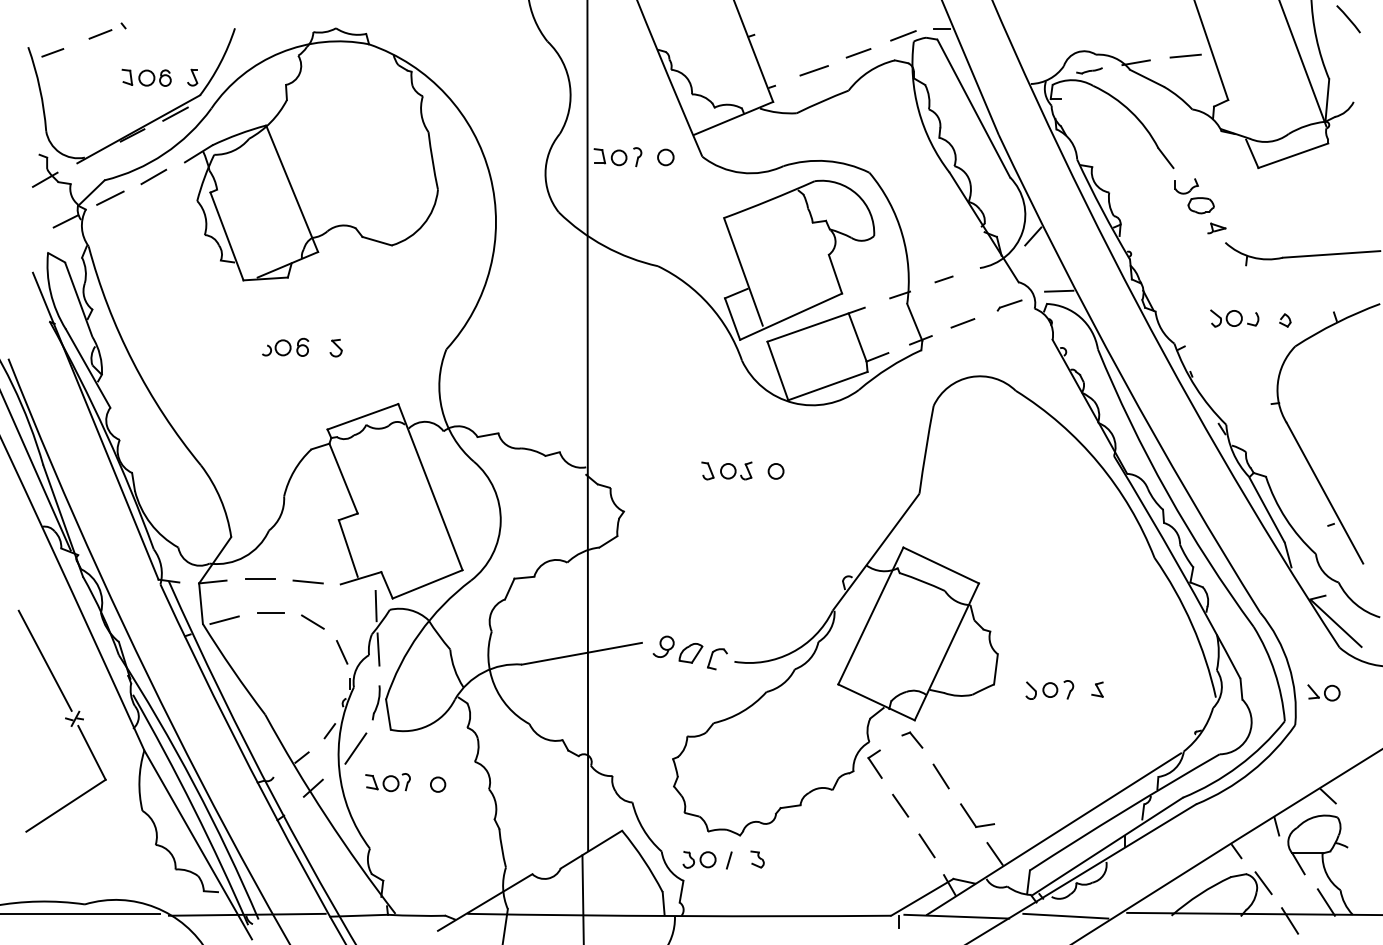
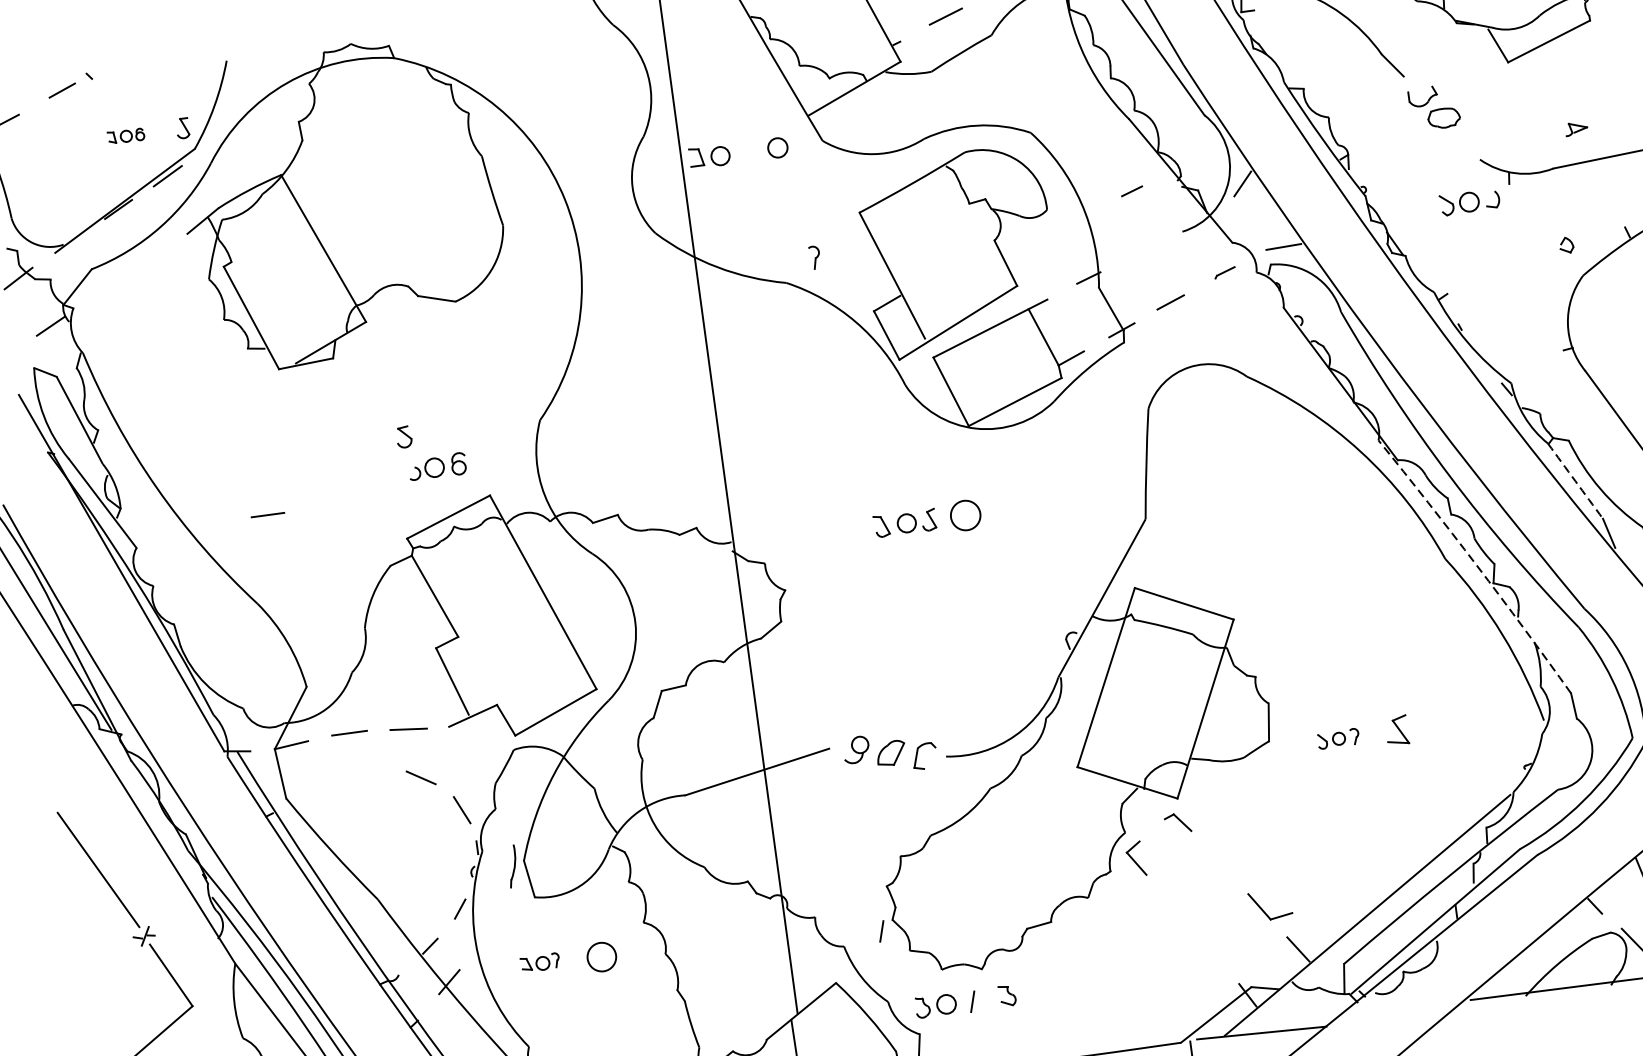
part: (146, 77) -> (126, 135), size x0.6
part: (637, 157) -> (814, 258), moved
line: (153, 176) -> (151, 256), removed
line: (110, 197) -> (101, 289), removed
part: (1216, 228) -> (1576, 128), moved
line: (943, 279) -> (1131, 191), moved
part: (1009, 305) -> (1225, 272), size x0.7
part: (1234, 318) -> (1469, 202), moved
part: (285, 346) -> (437, 465), moved
circle: (775, 471) -> (964, 515), size x1.6
arc: (1266, 509) -> (1574, 480), solid -> dashed
arc: (1178, 566) -> (1476, 565), solid -> dashed
line: (375, 605) -> (495, 747), removed
line: (270, 612) -> (267, 514), moved
line: (224, 620) -> (312, 790), removed
line: (378, 649) -> (506, 800), removed
part: (1049, 689) -> (1338, 738), size x0.7
part: (1097, 689) -> (1397, 730), size x1.6
line: (355, 748) -> (494, 926), removed
line: (940, 776) -> (1218, 863), removed
part: (387, 782) -> (539, 962), size x0.7
circle: (438, 784) -> (602, 956), size x1.6
line: (664, 794) -> (882, 931), added
line: (900, 805) -> (1174, 905), removed
line: (926, 845) -> (1212, 950), removed
line: (1065, 915) -> (1395, 1013), removed

